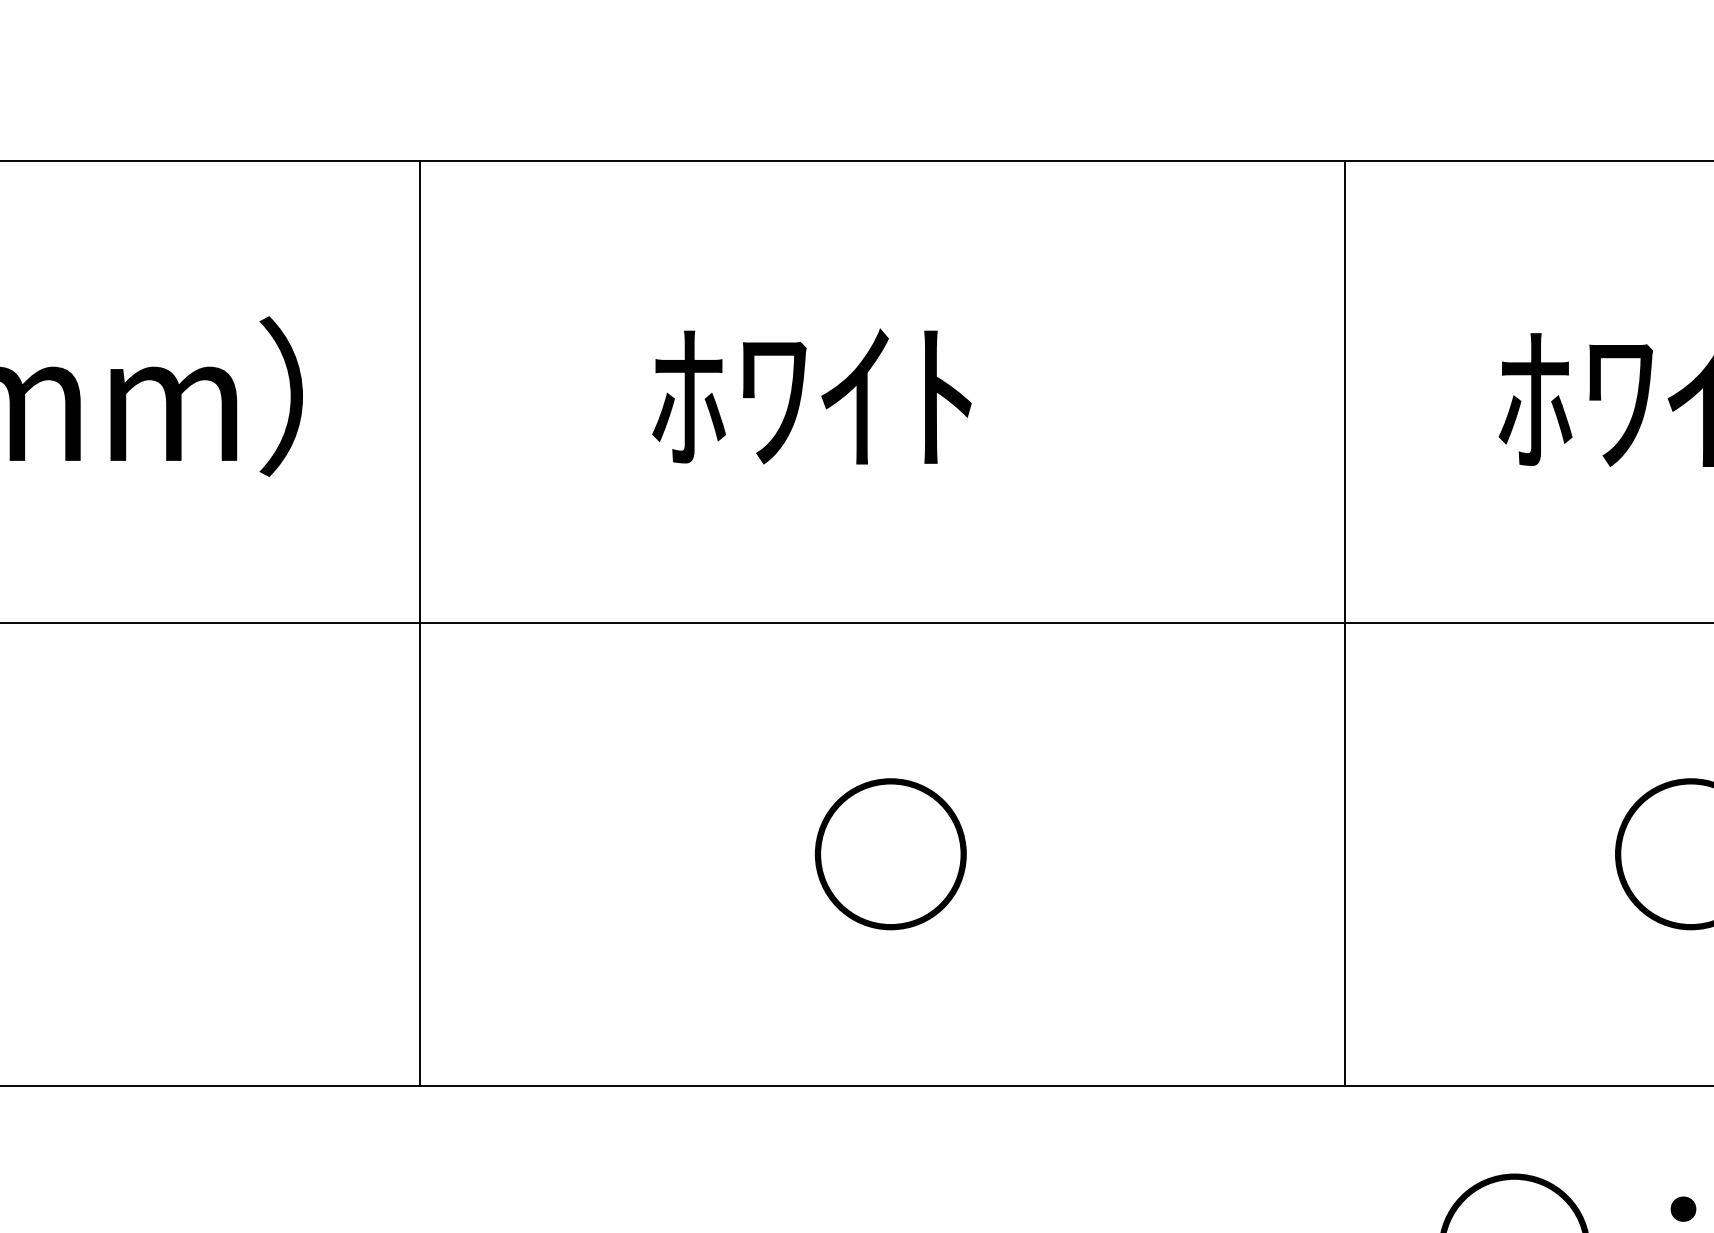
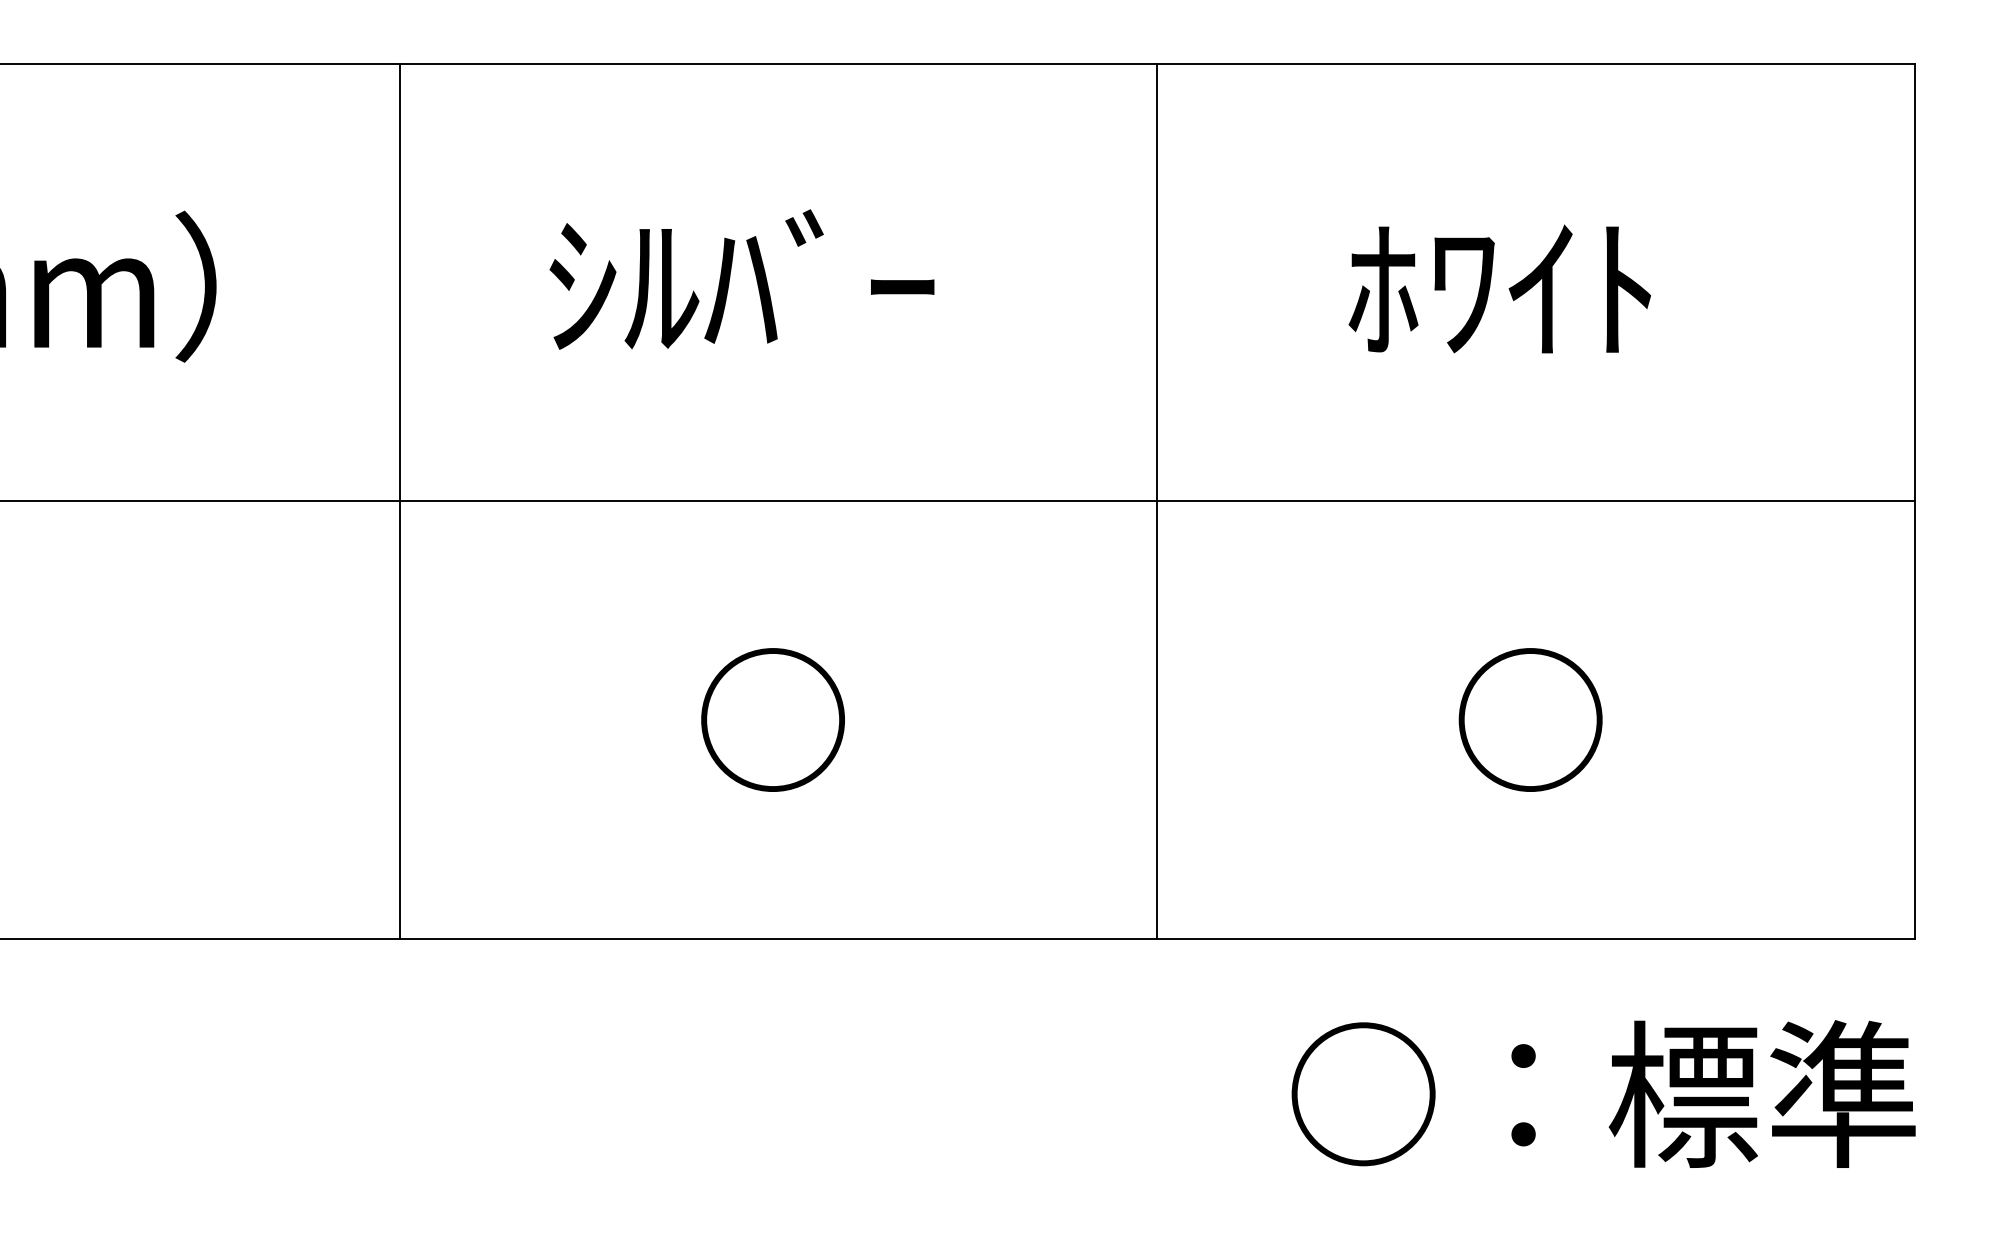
text: (856, 388) -> (740, 279), ﾎﾜｲﾄ -> ｼﾙﾊﾞｰ
line: (420, 623) -> (399, 501), moved
line: (1345, 623) -> (1157, 501), moved

